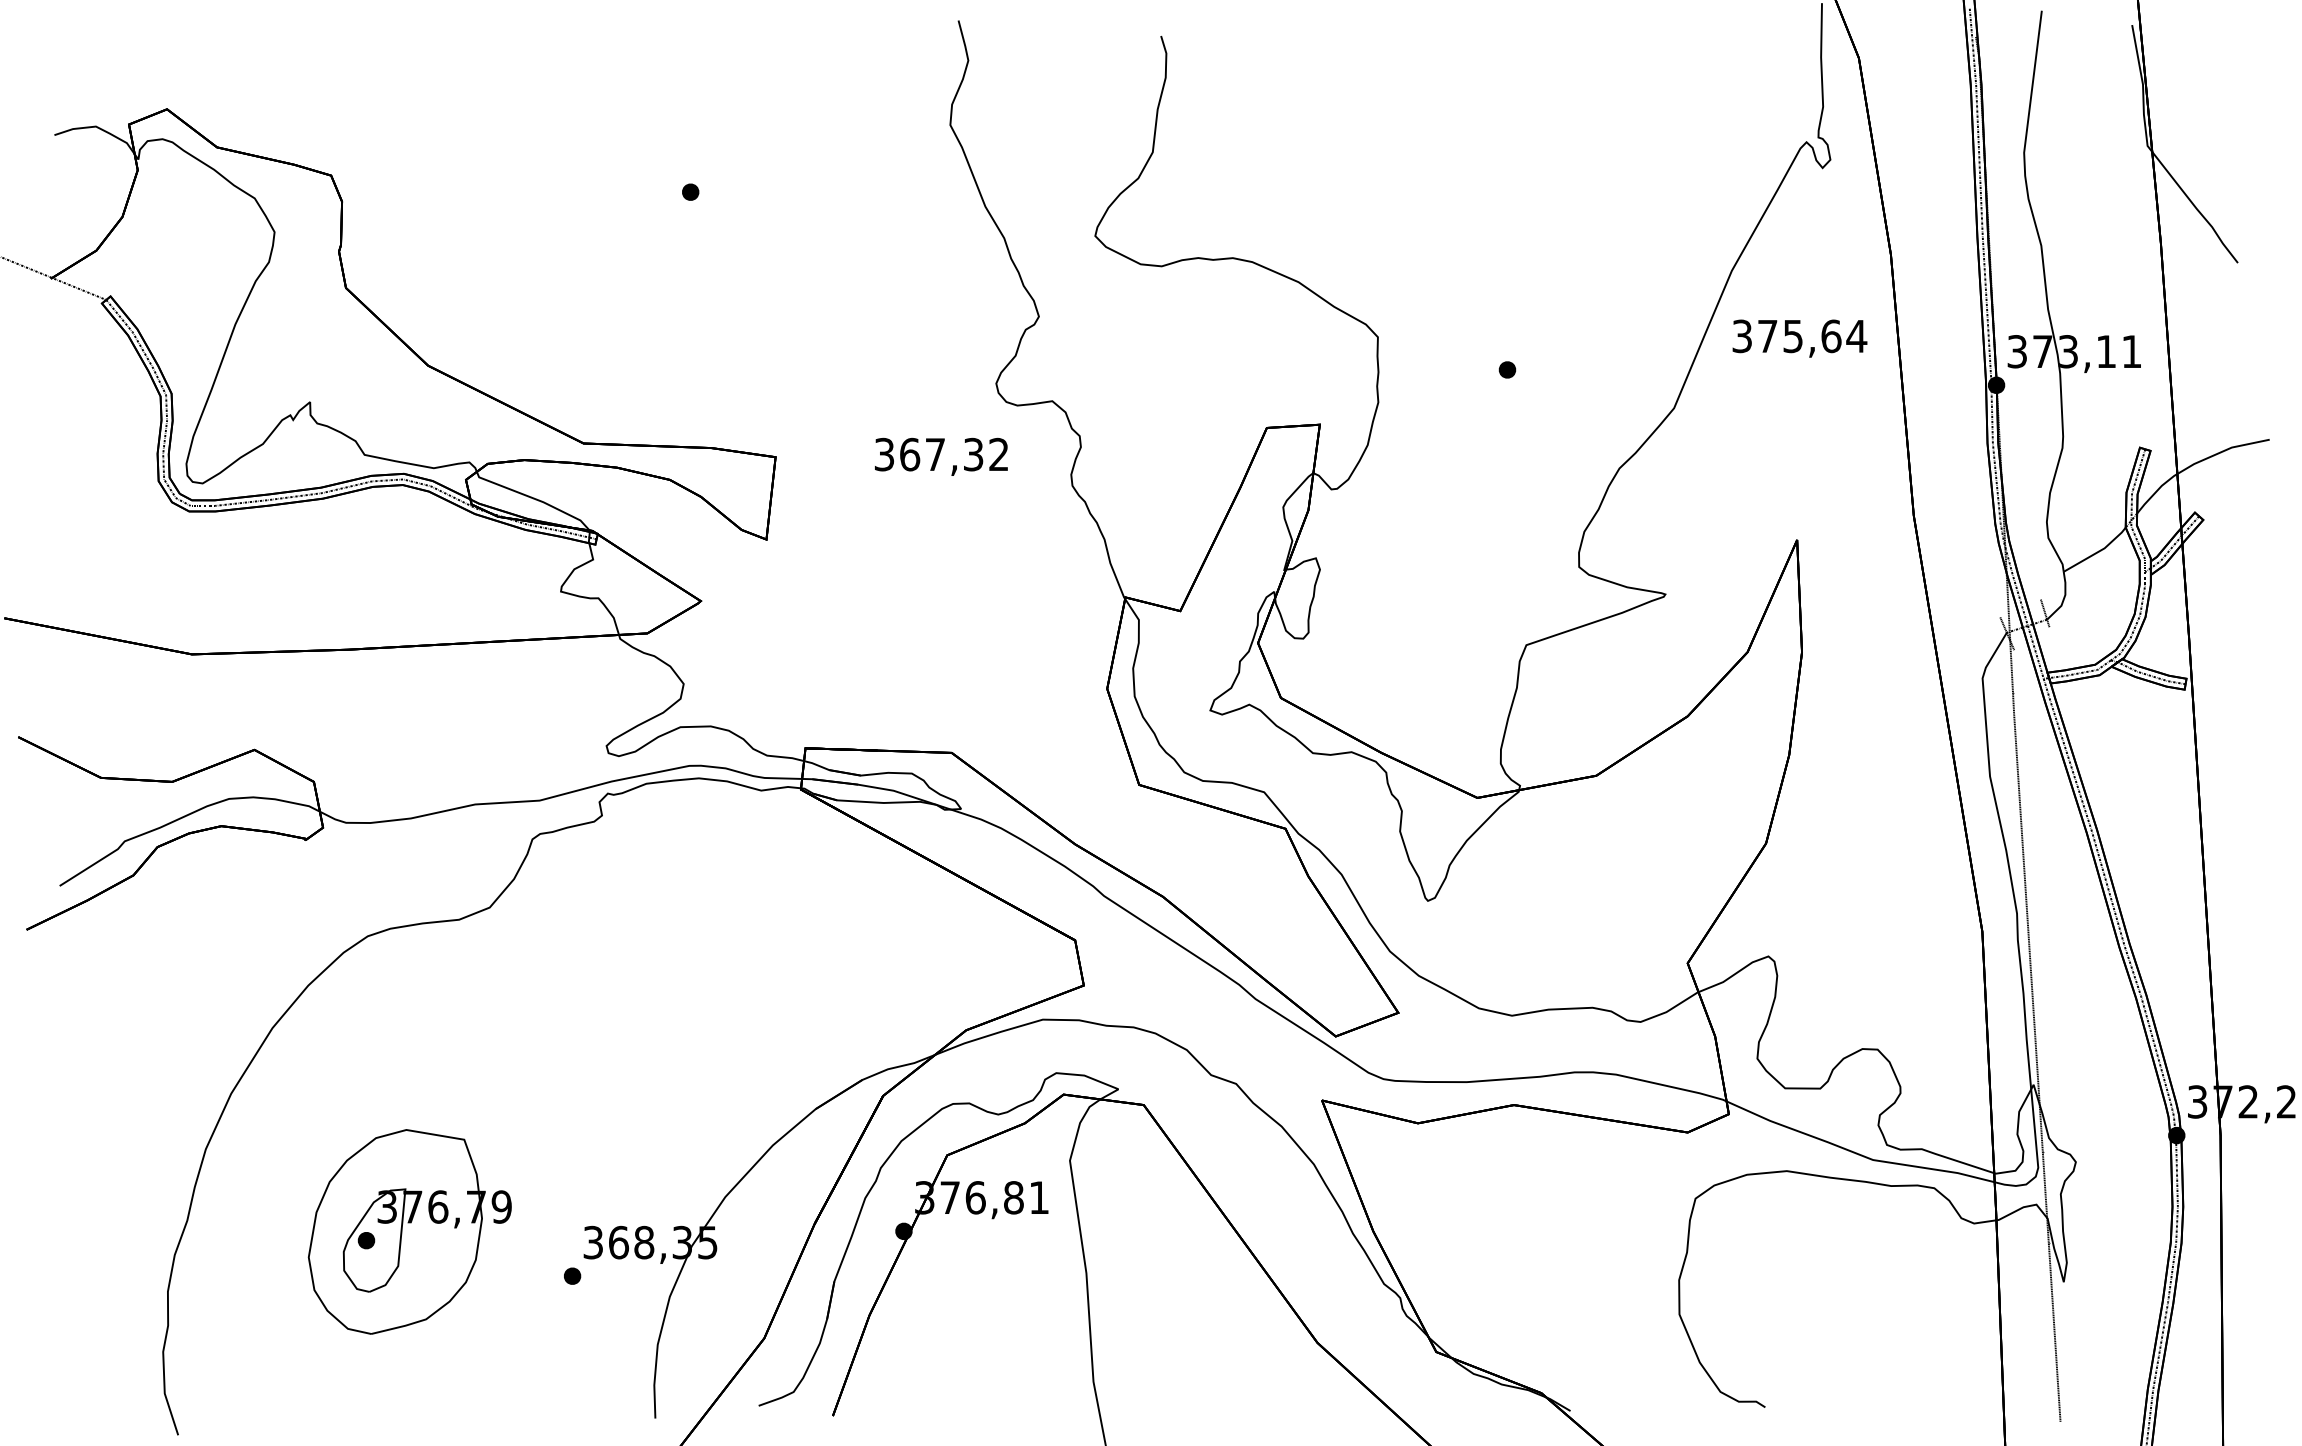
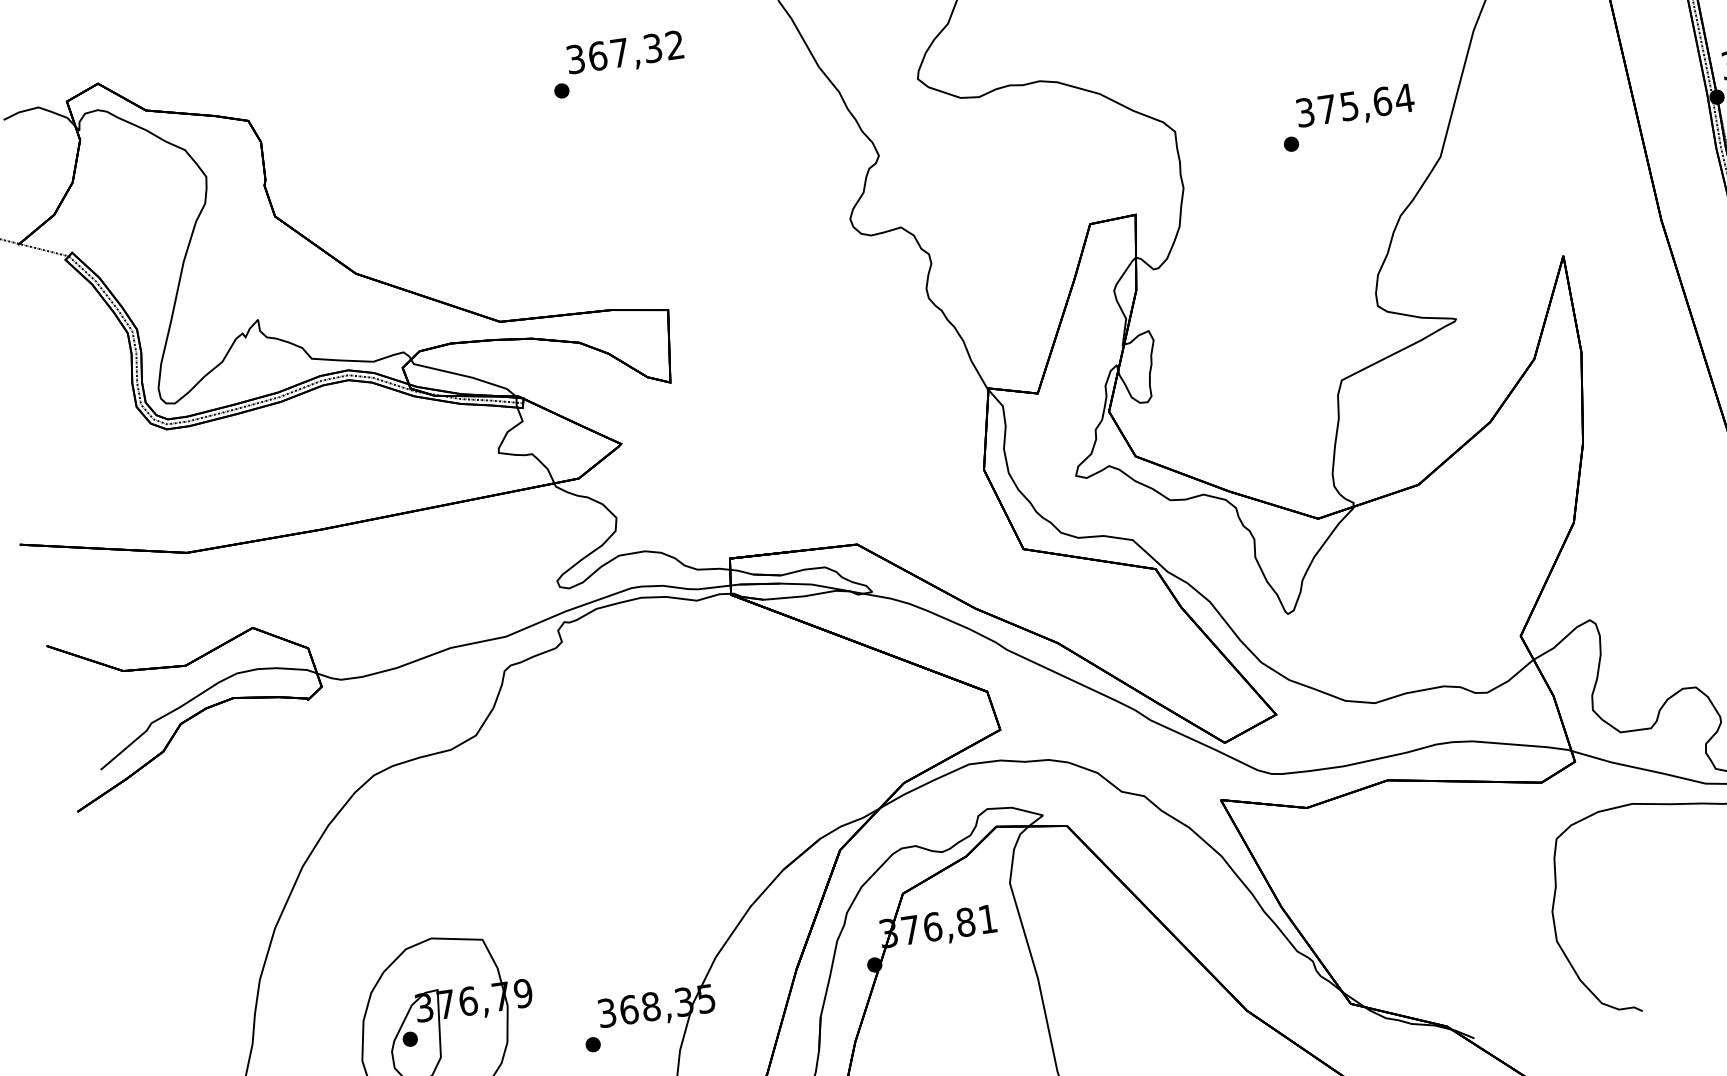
text: (1799, 338) -> (1355, 107), moved
text: (941, 456) -> (625, 53), moved

